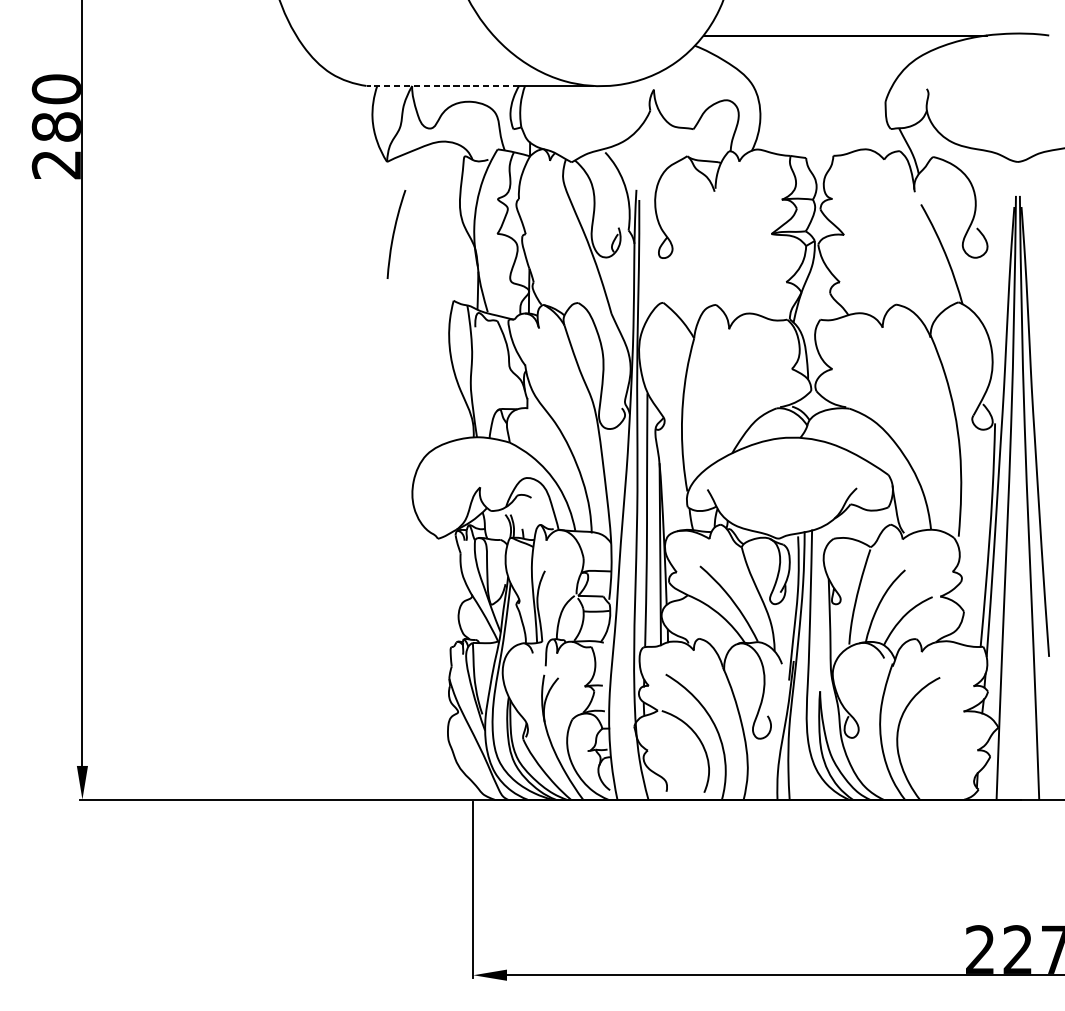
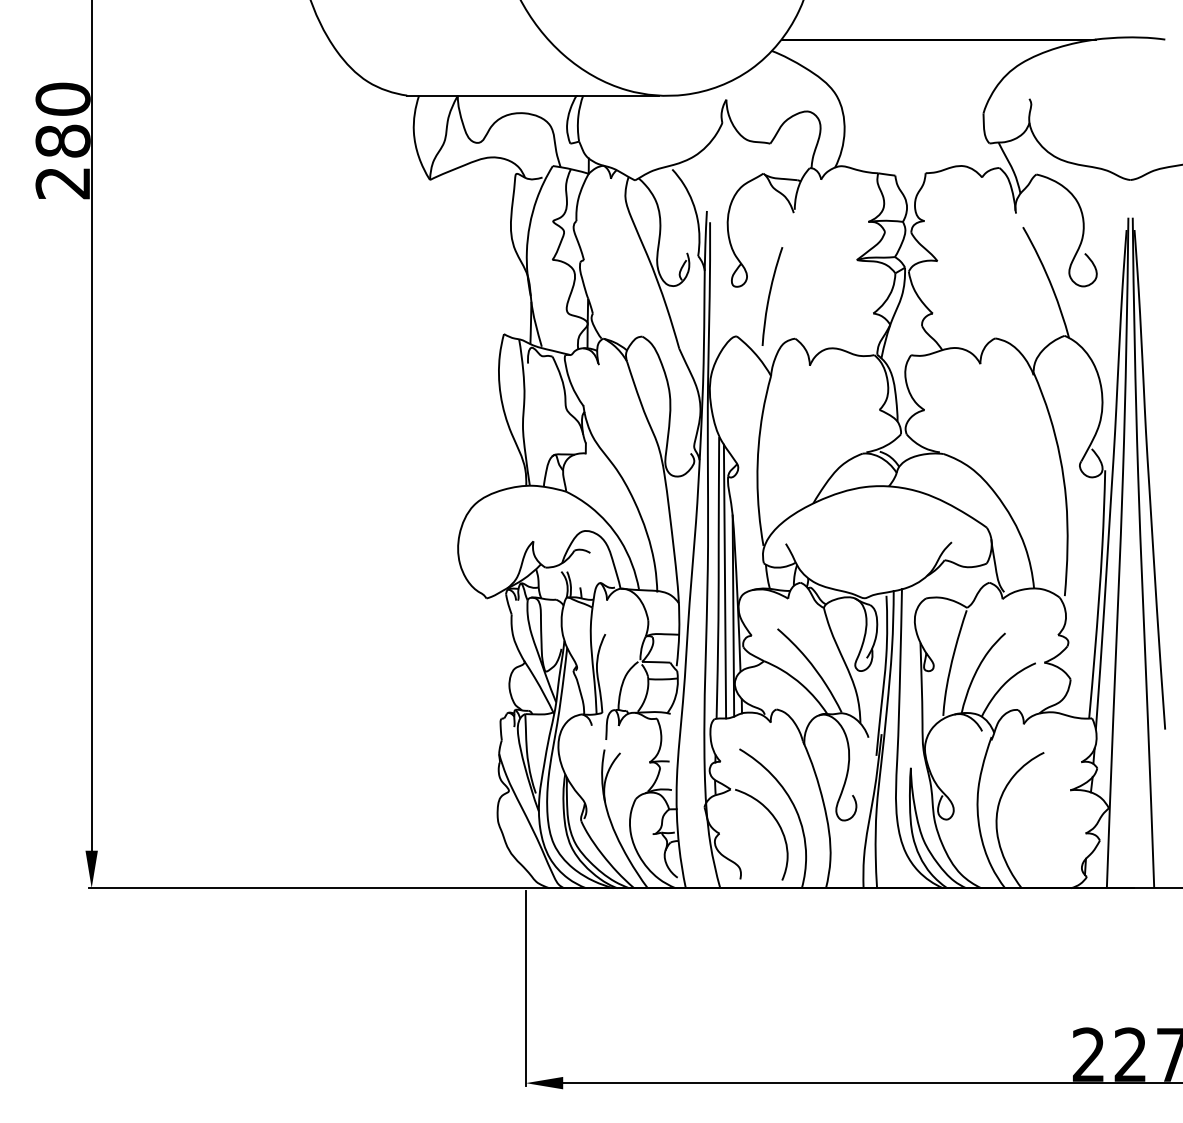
line: (442, 85) -> (491, 95), dashed -> solid
curve: (394, 233) -> (770, 295), moved
line: (652, 523) -> (724, 581), added

